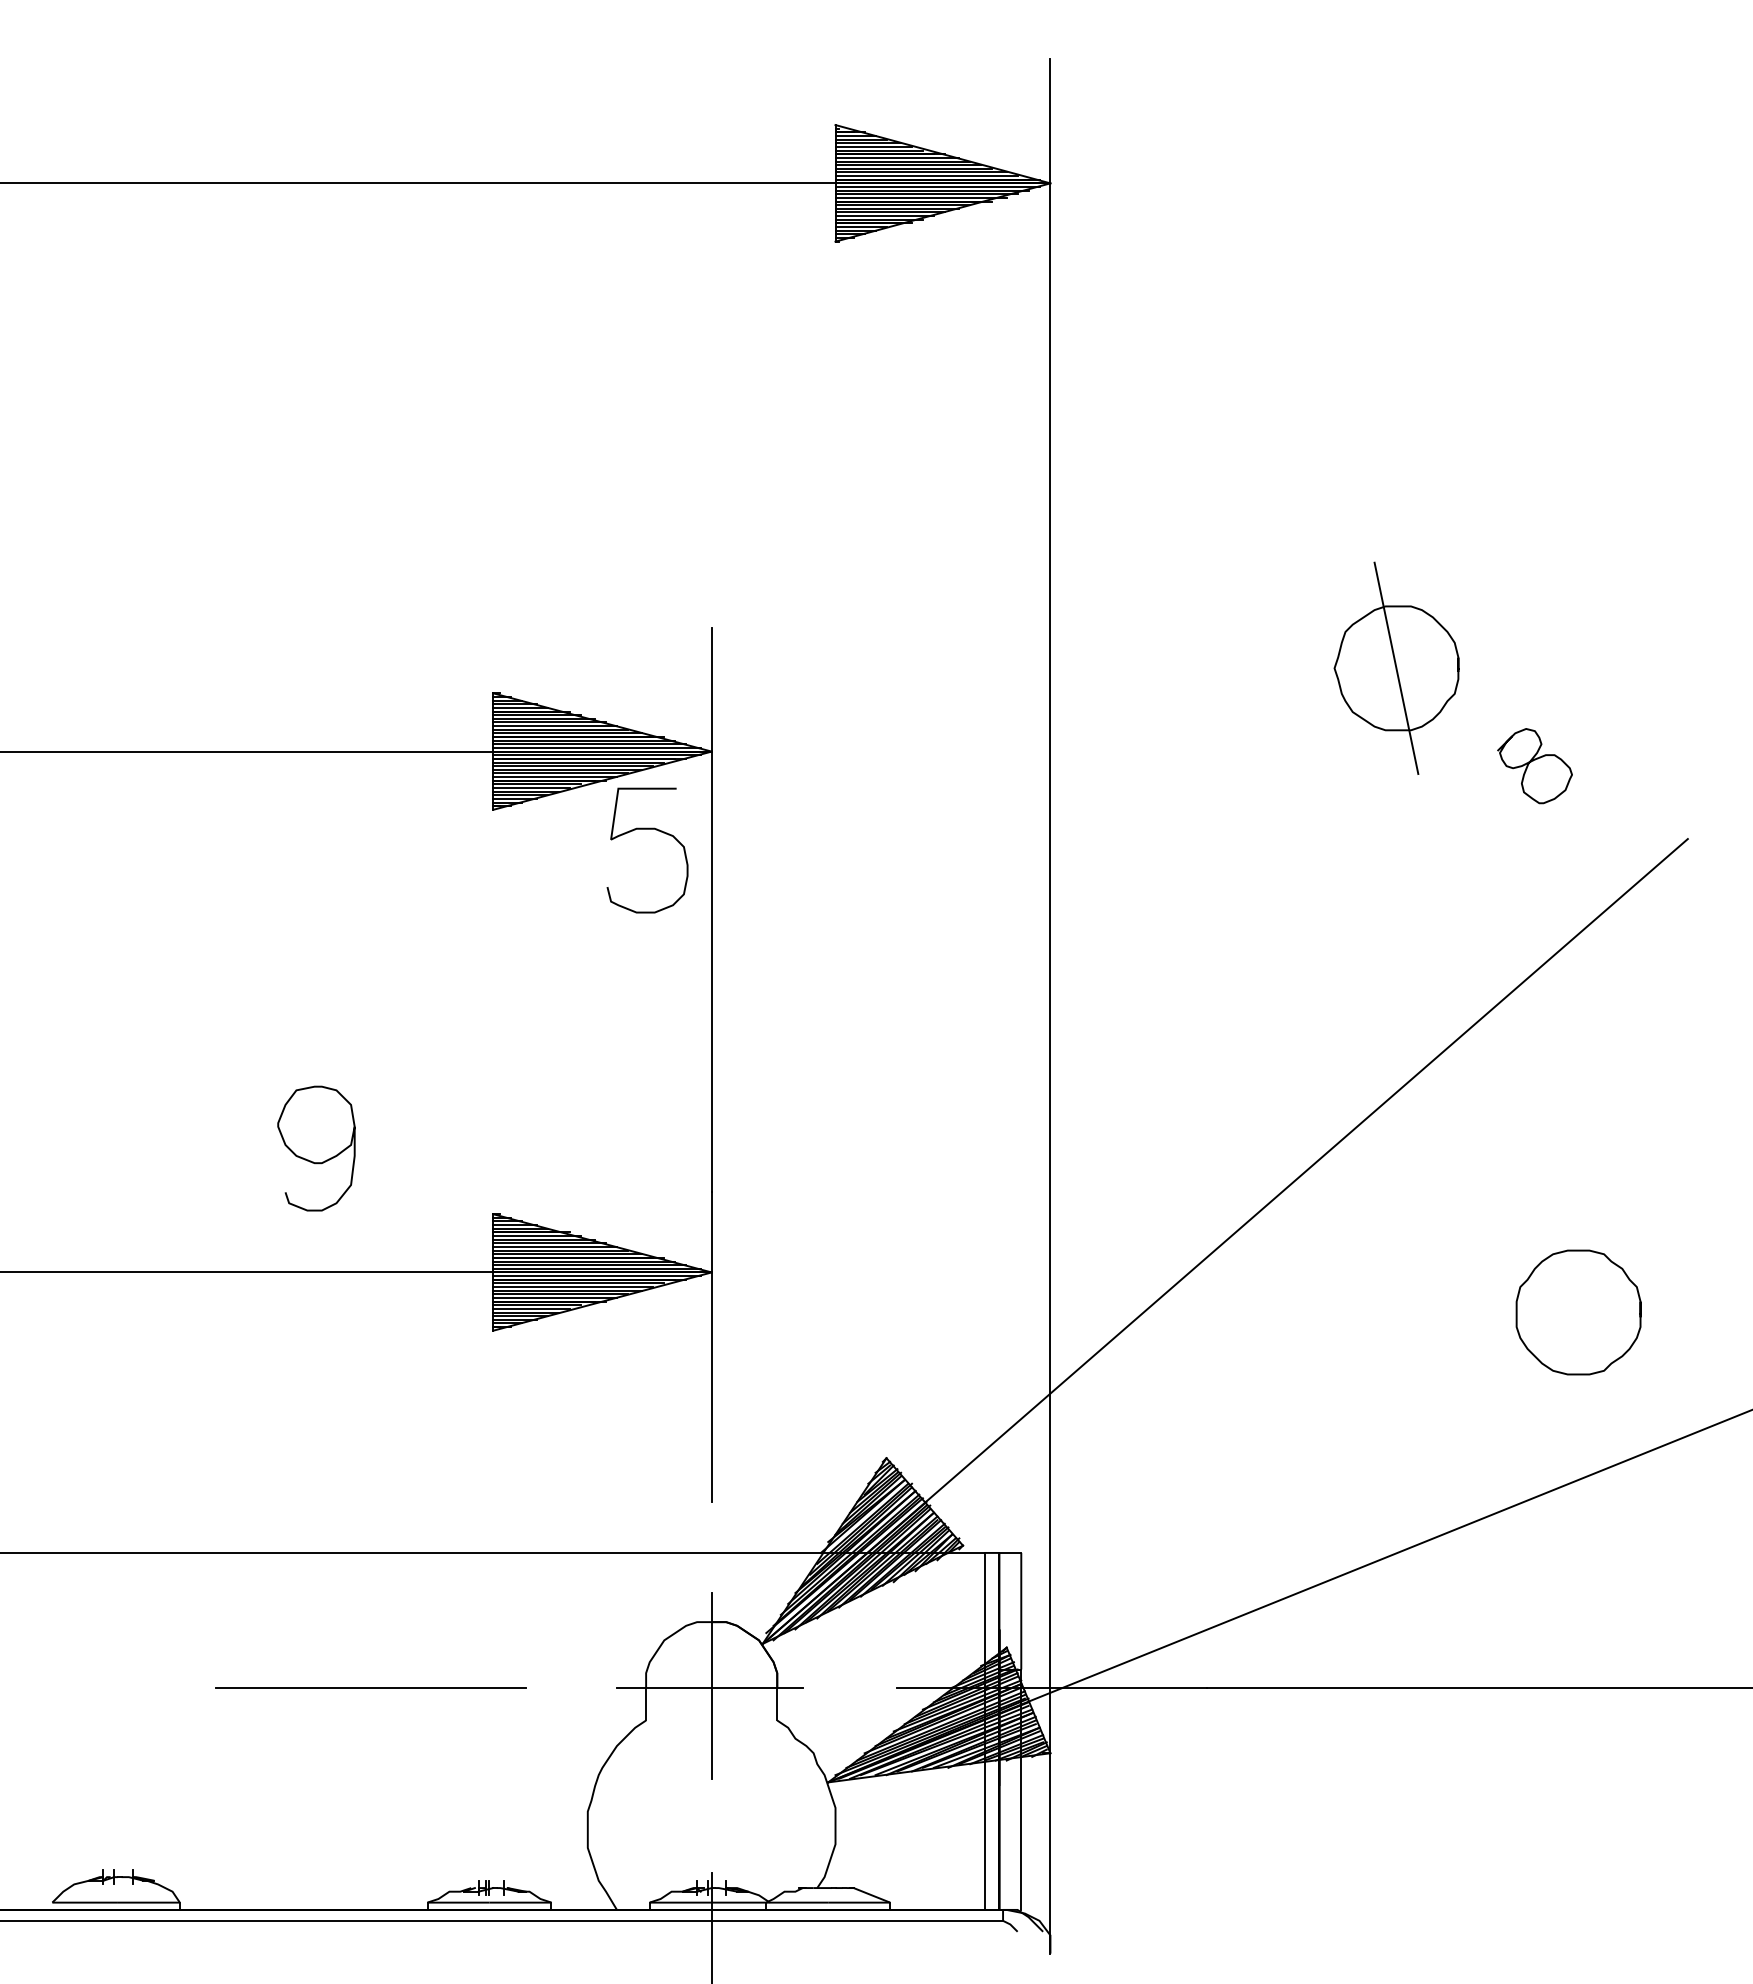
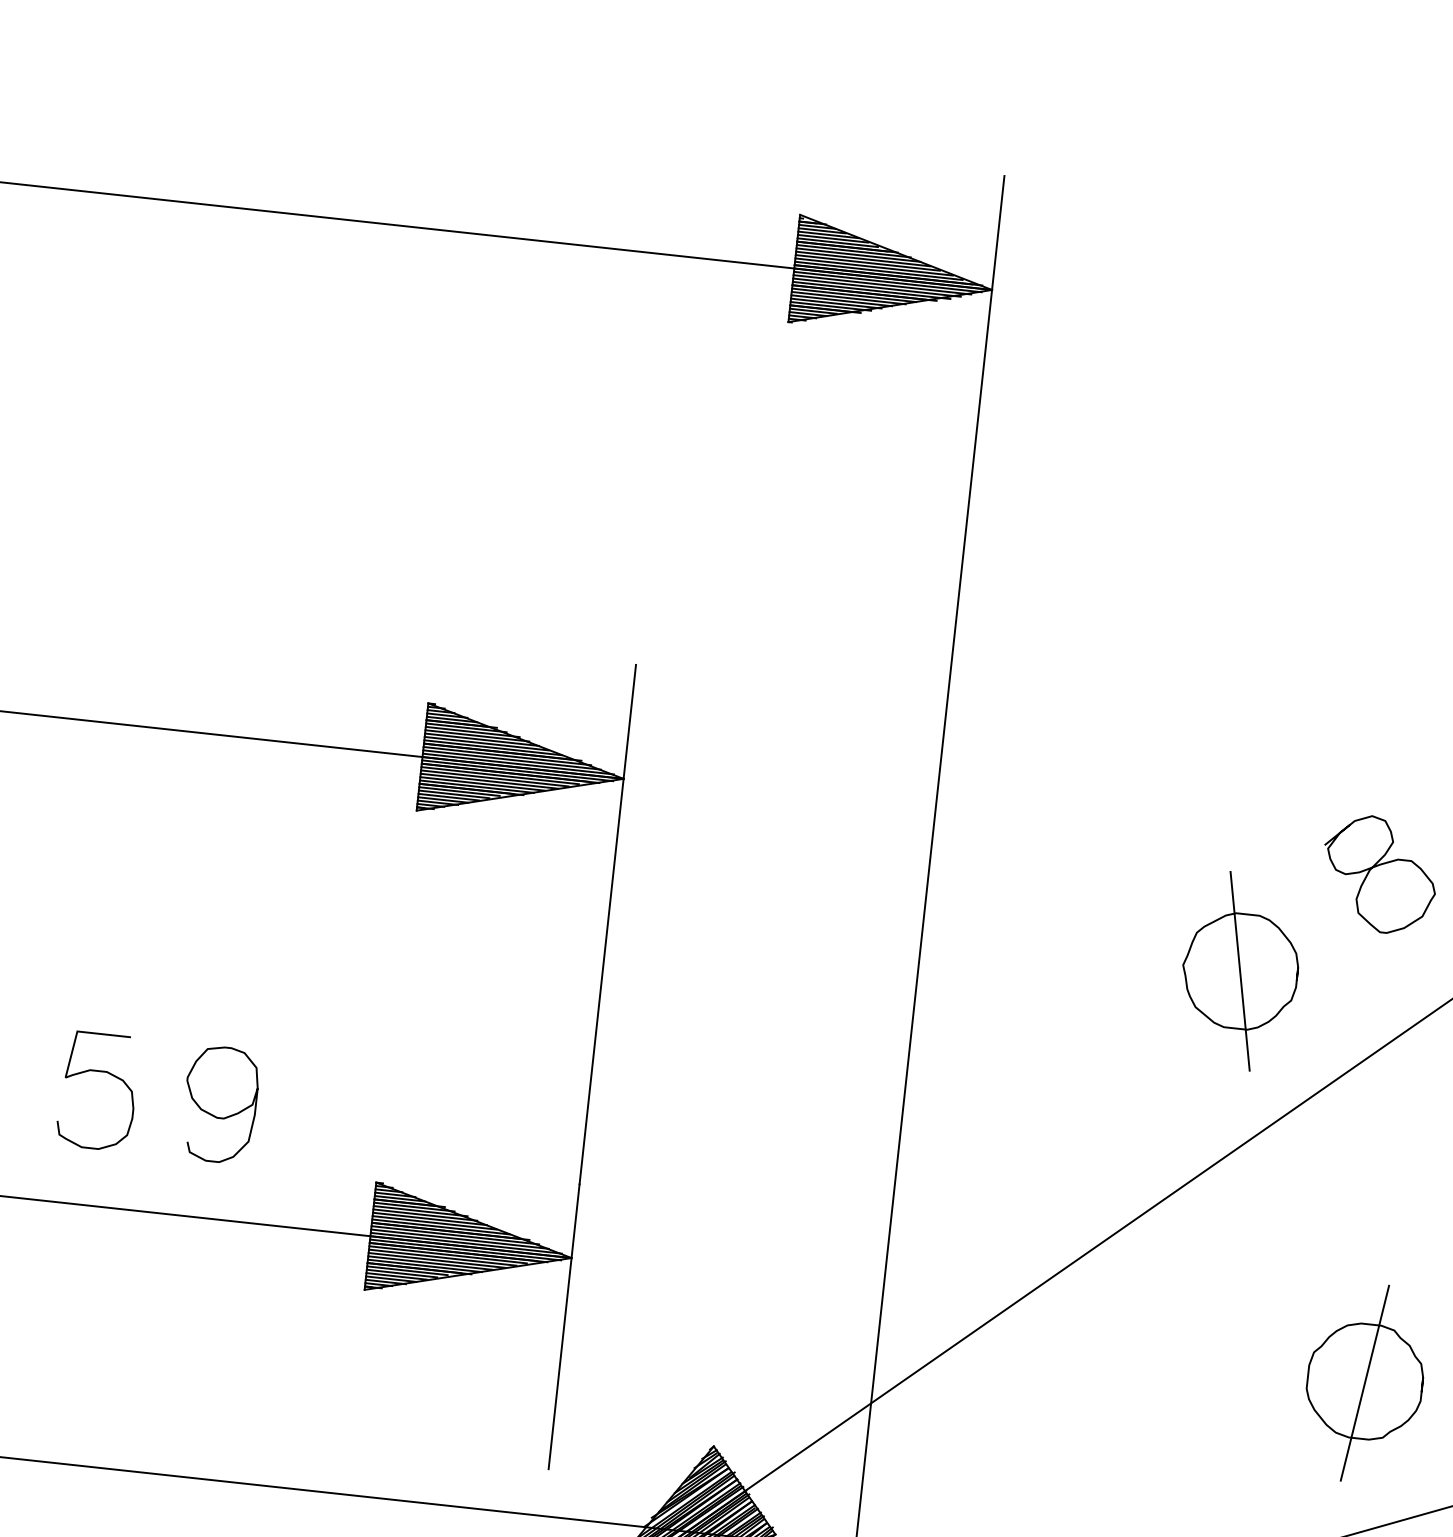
part: (1396, 667) -> (1240, 970), moved
part: (1534, 765) -> (1379, 873), size x1.67
curve: (647, 829) -> (100, 1071), moved
line: (1578, 1313) -> (1364, 1382), added

